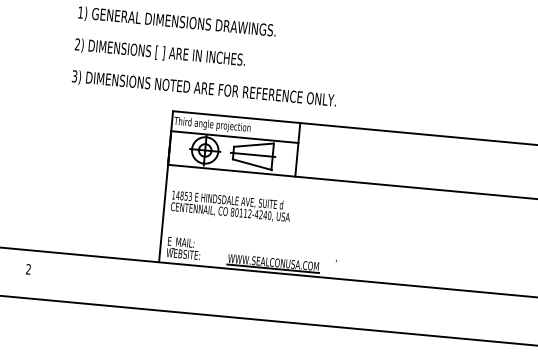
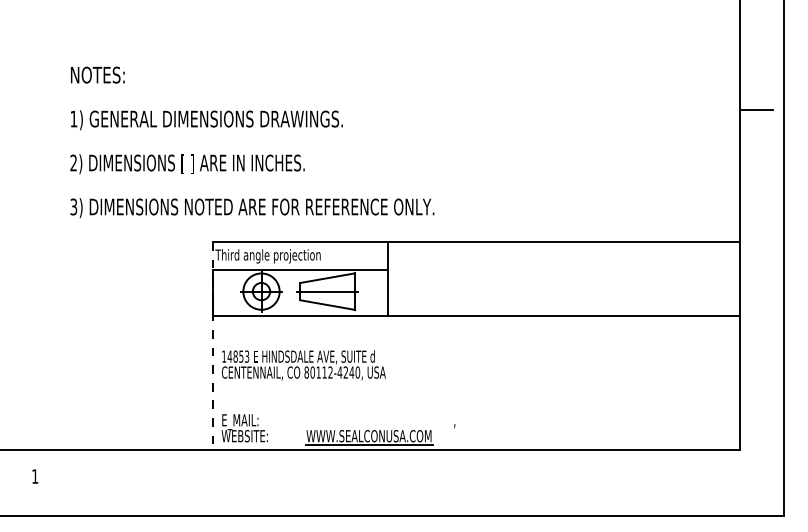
line: (166, 186) -> (212, 345), solid -> dashed
text: (28, 269) -> (34, 476), 2 -> 1

